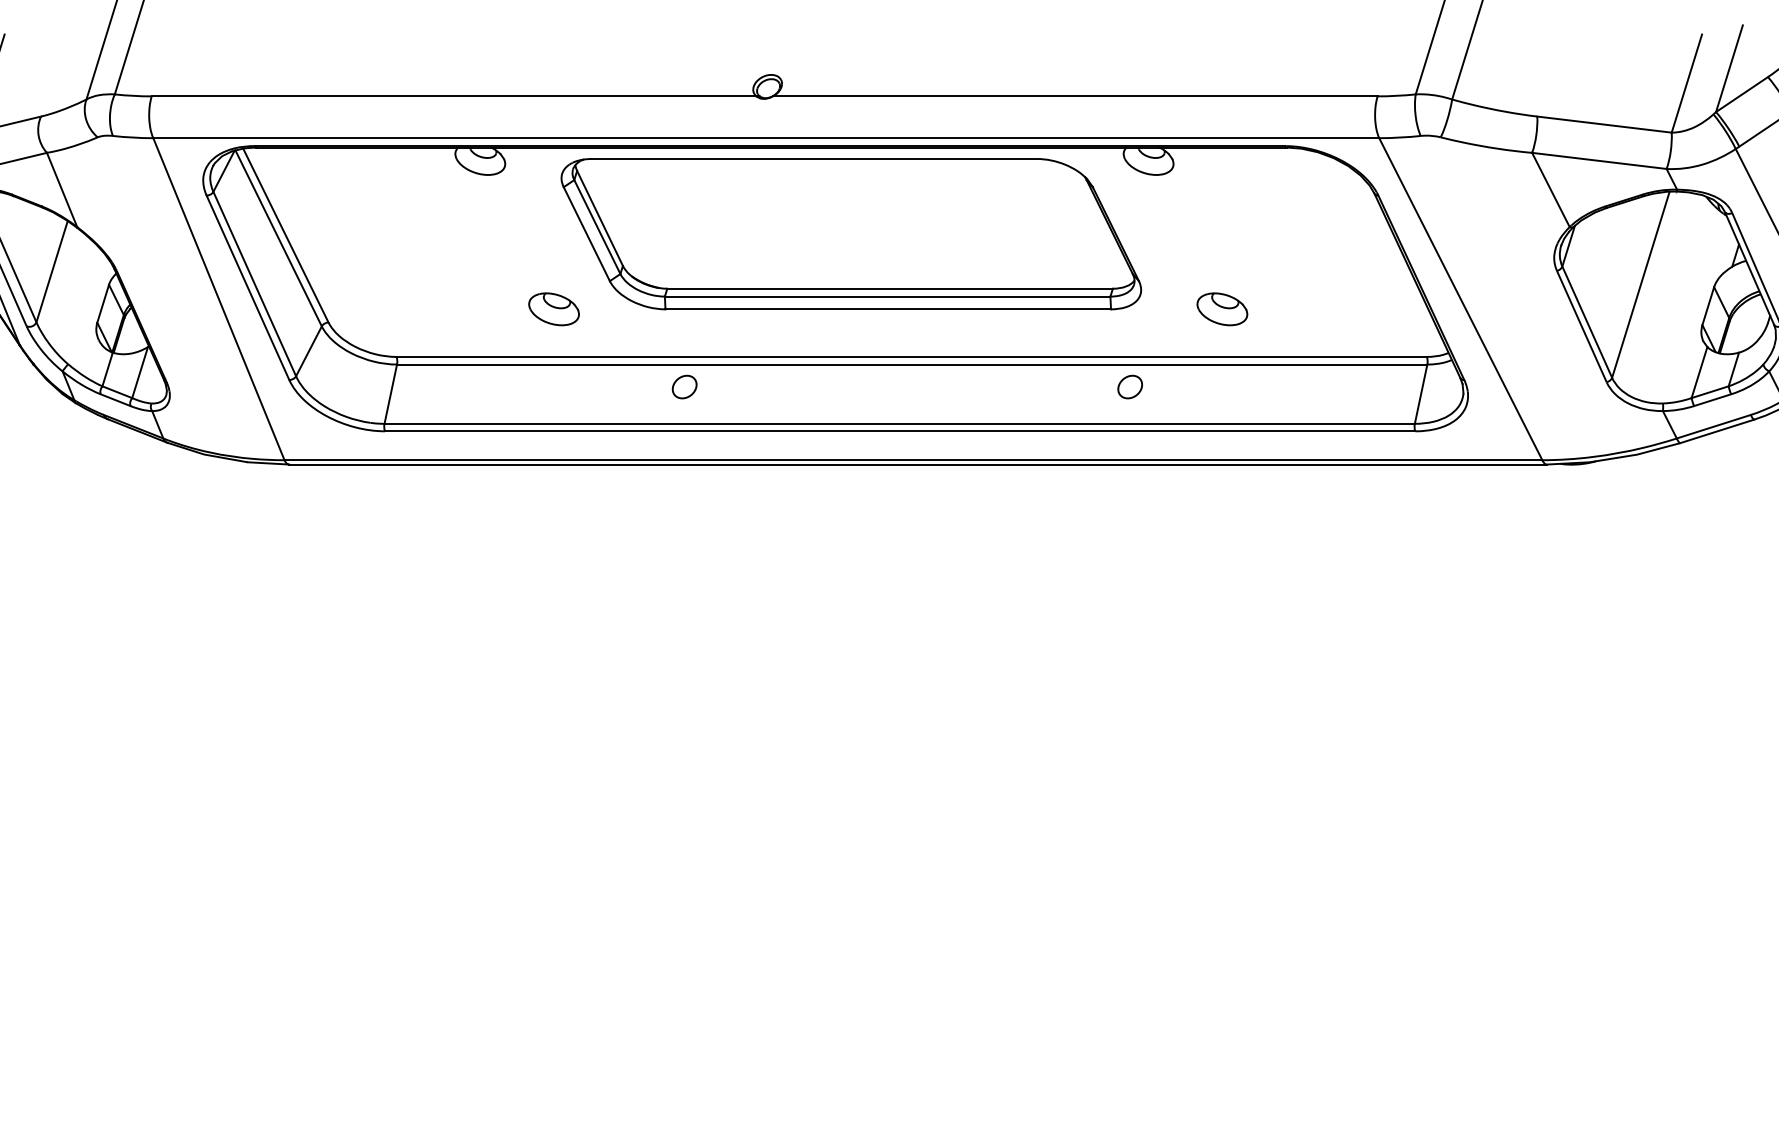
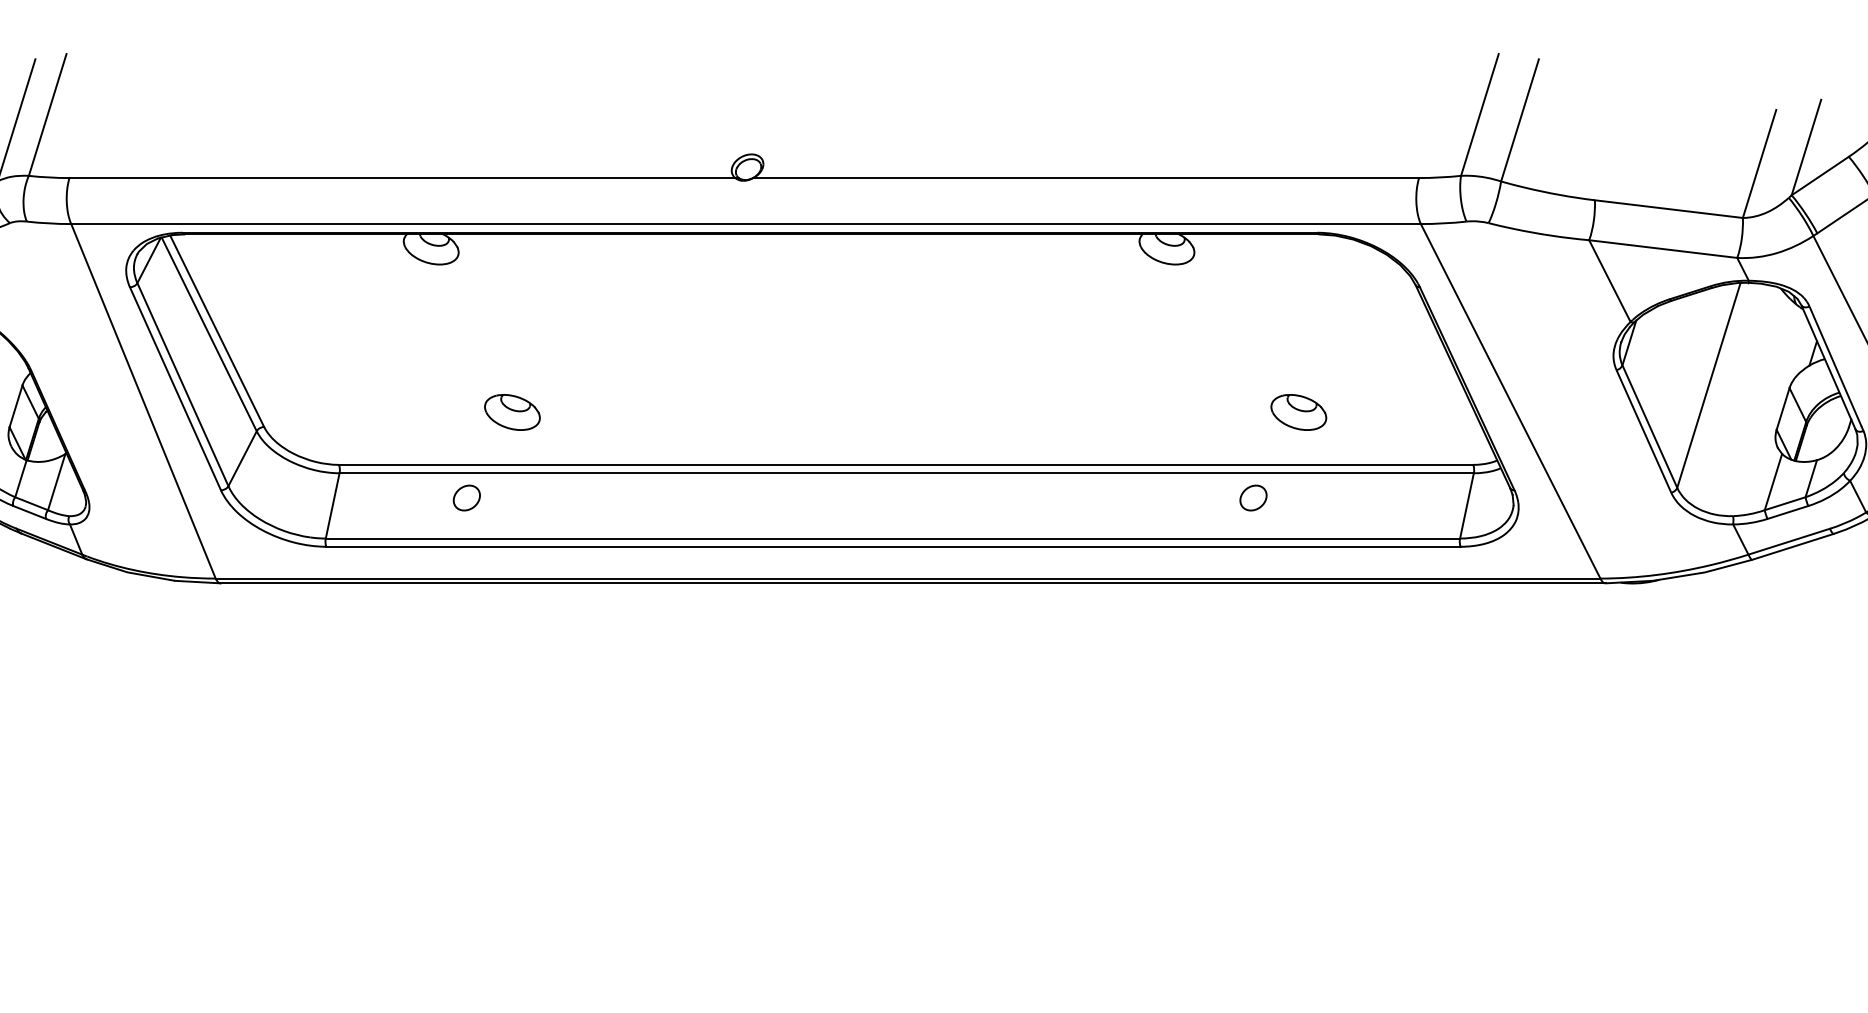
part: (851, 234) -> (839, 330), removed
part: (1222, 309) -> (1298, 412), moved
part: (684, 386) -> (466, 497), moved
part: (1129, 386) -> (1252, 497), moved

